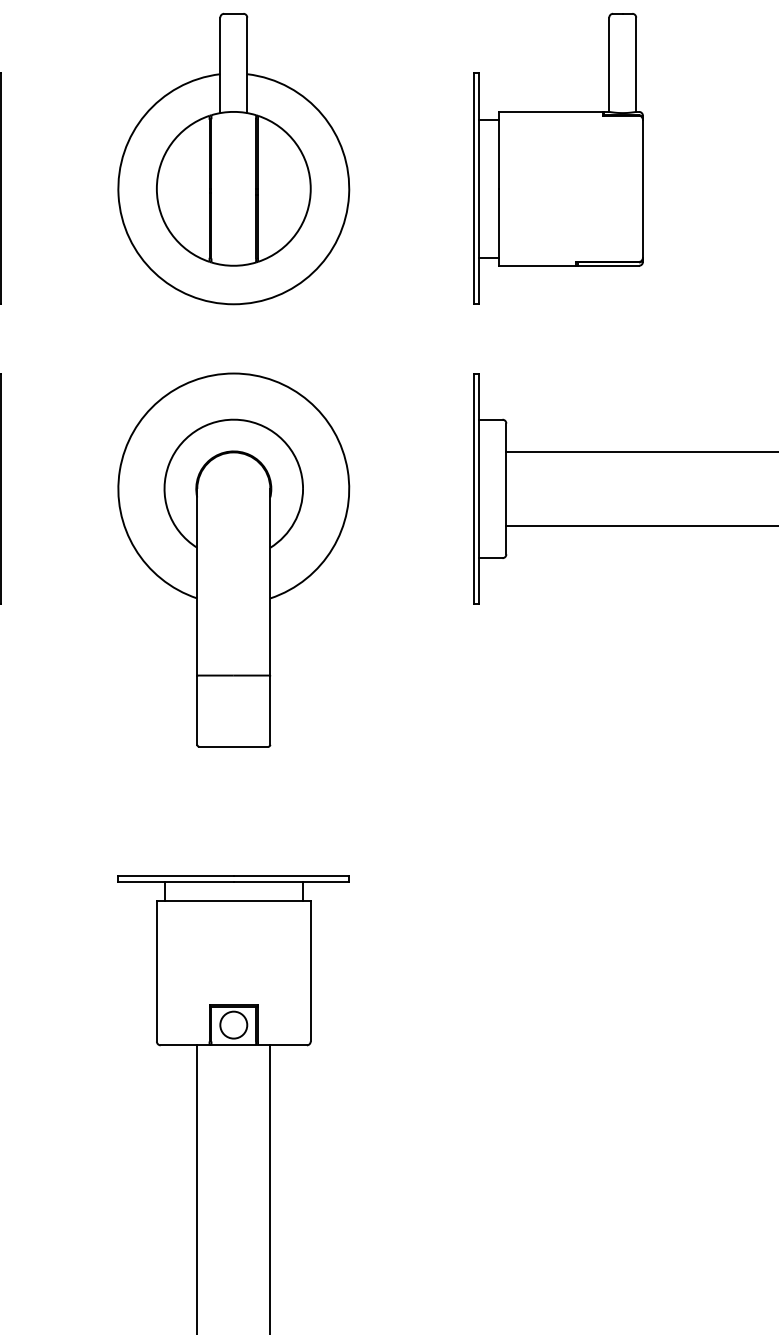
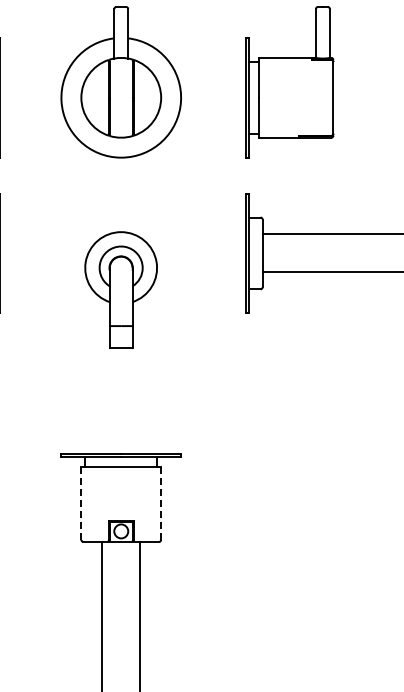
part: (232, 558) -> (120, 289), size x0.6
line: (157, 971) -> (81, 503), solid -> dashed
line: (311, 971) -> (161, 503), solid -> dashed

